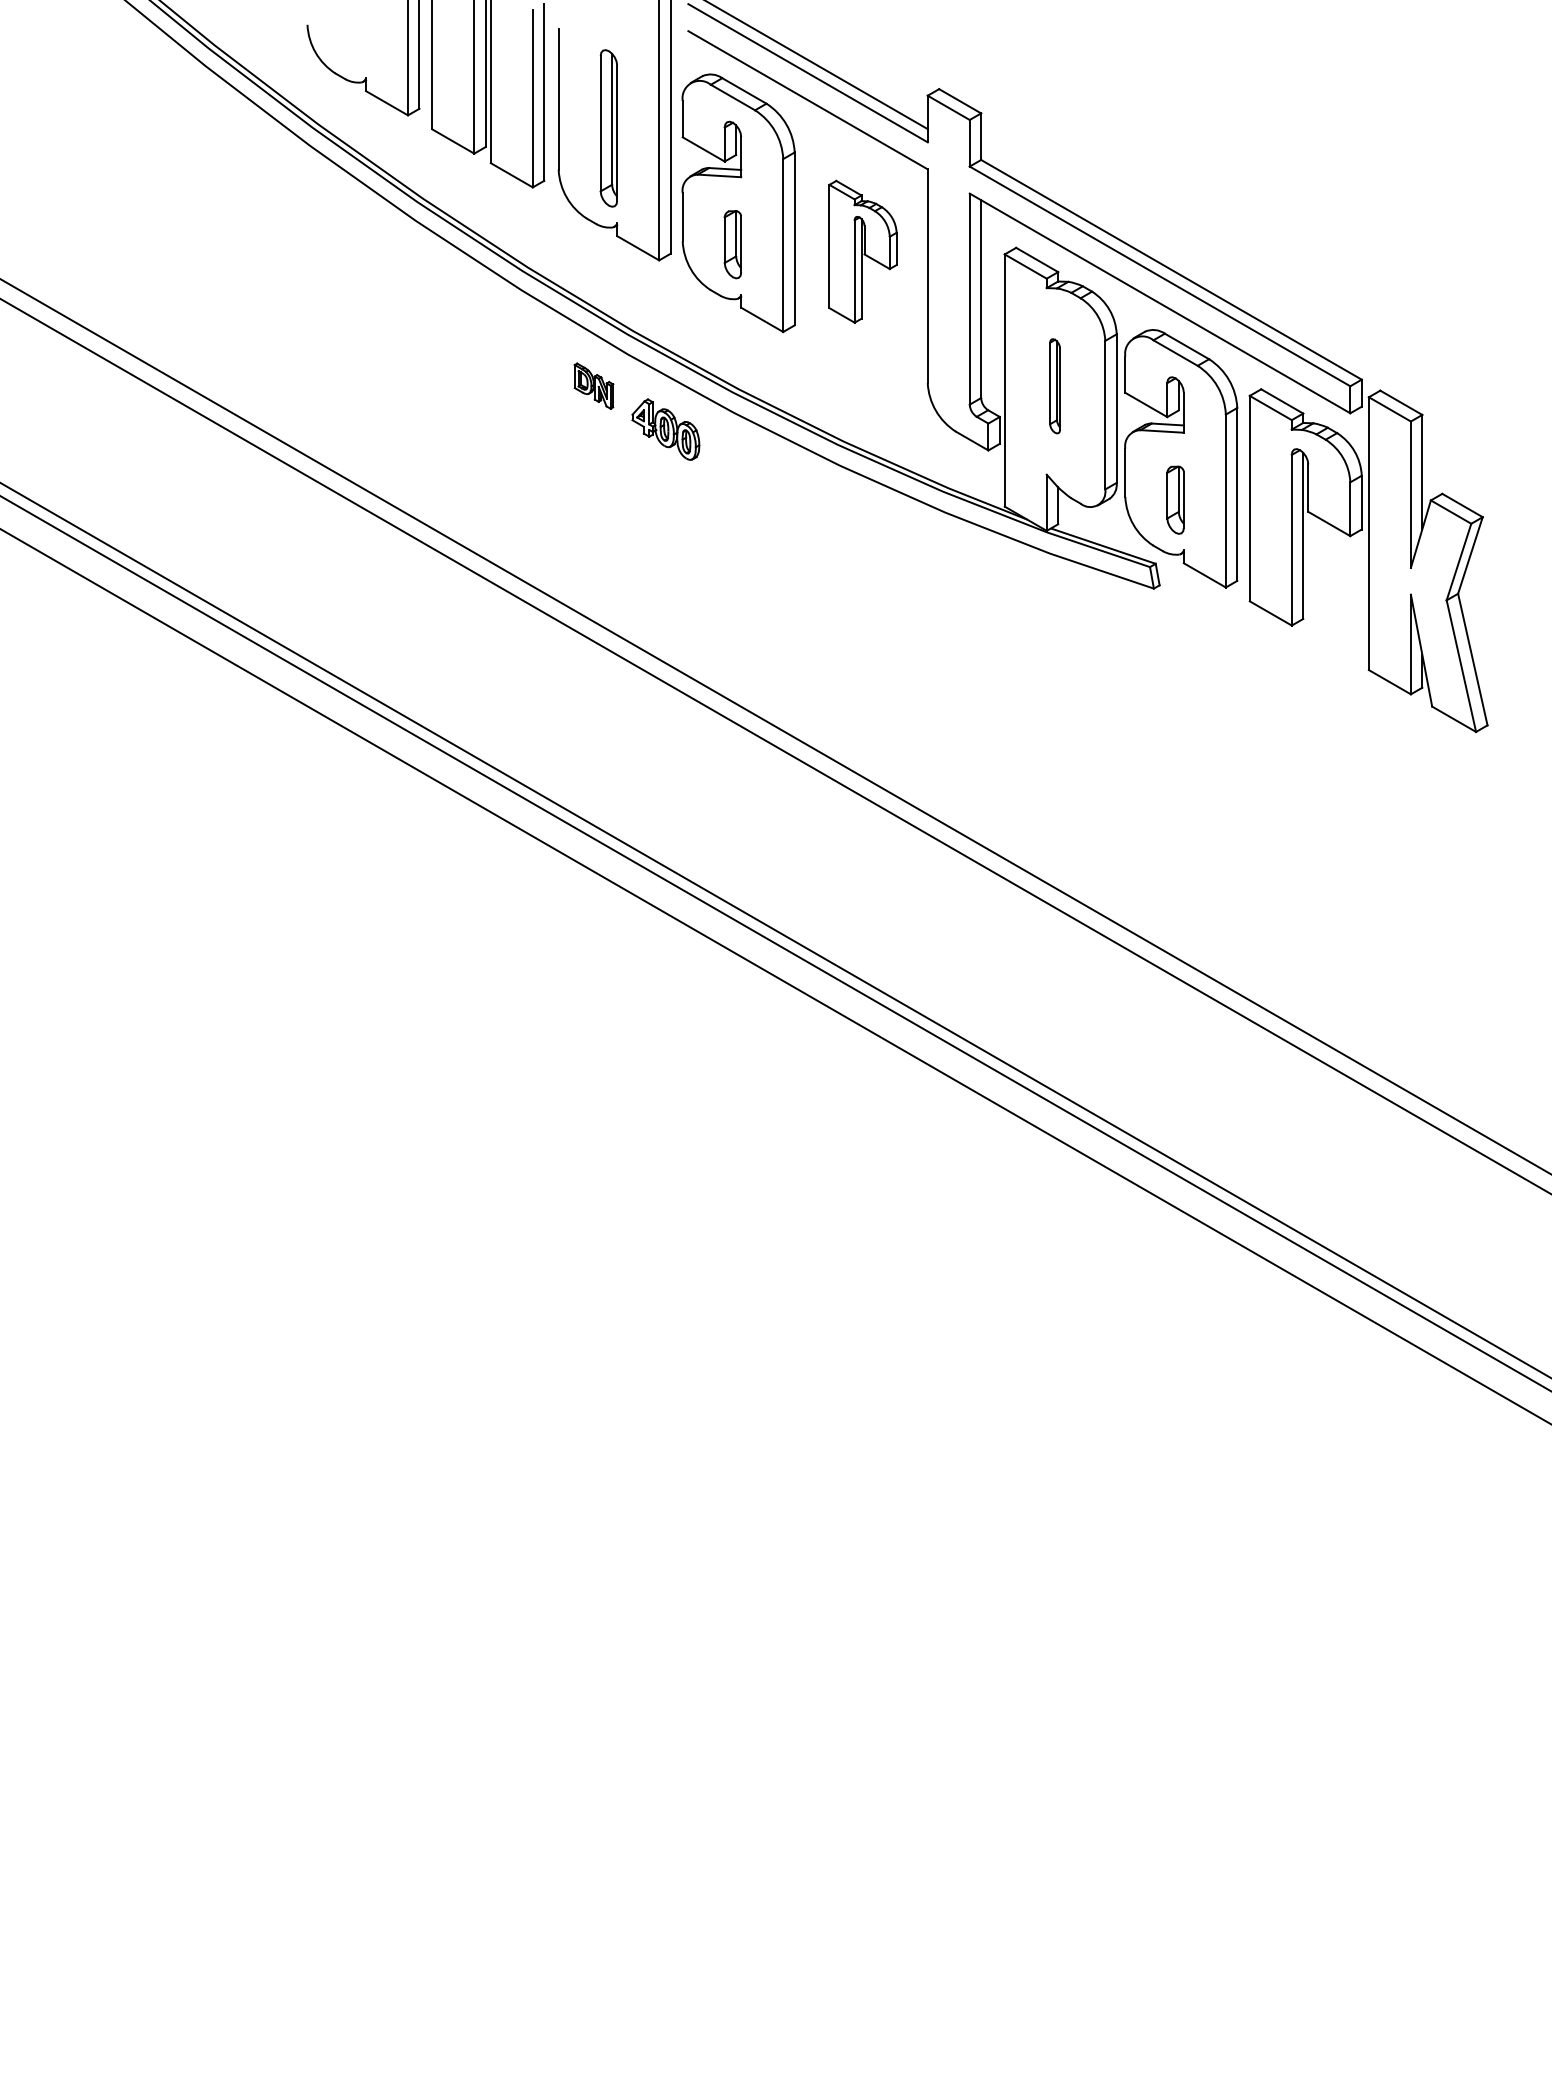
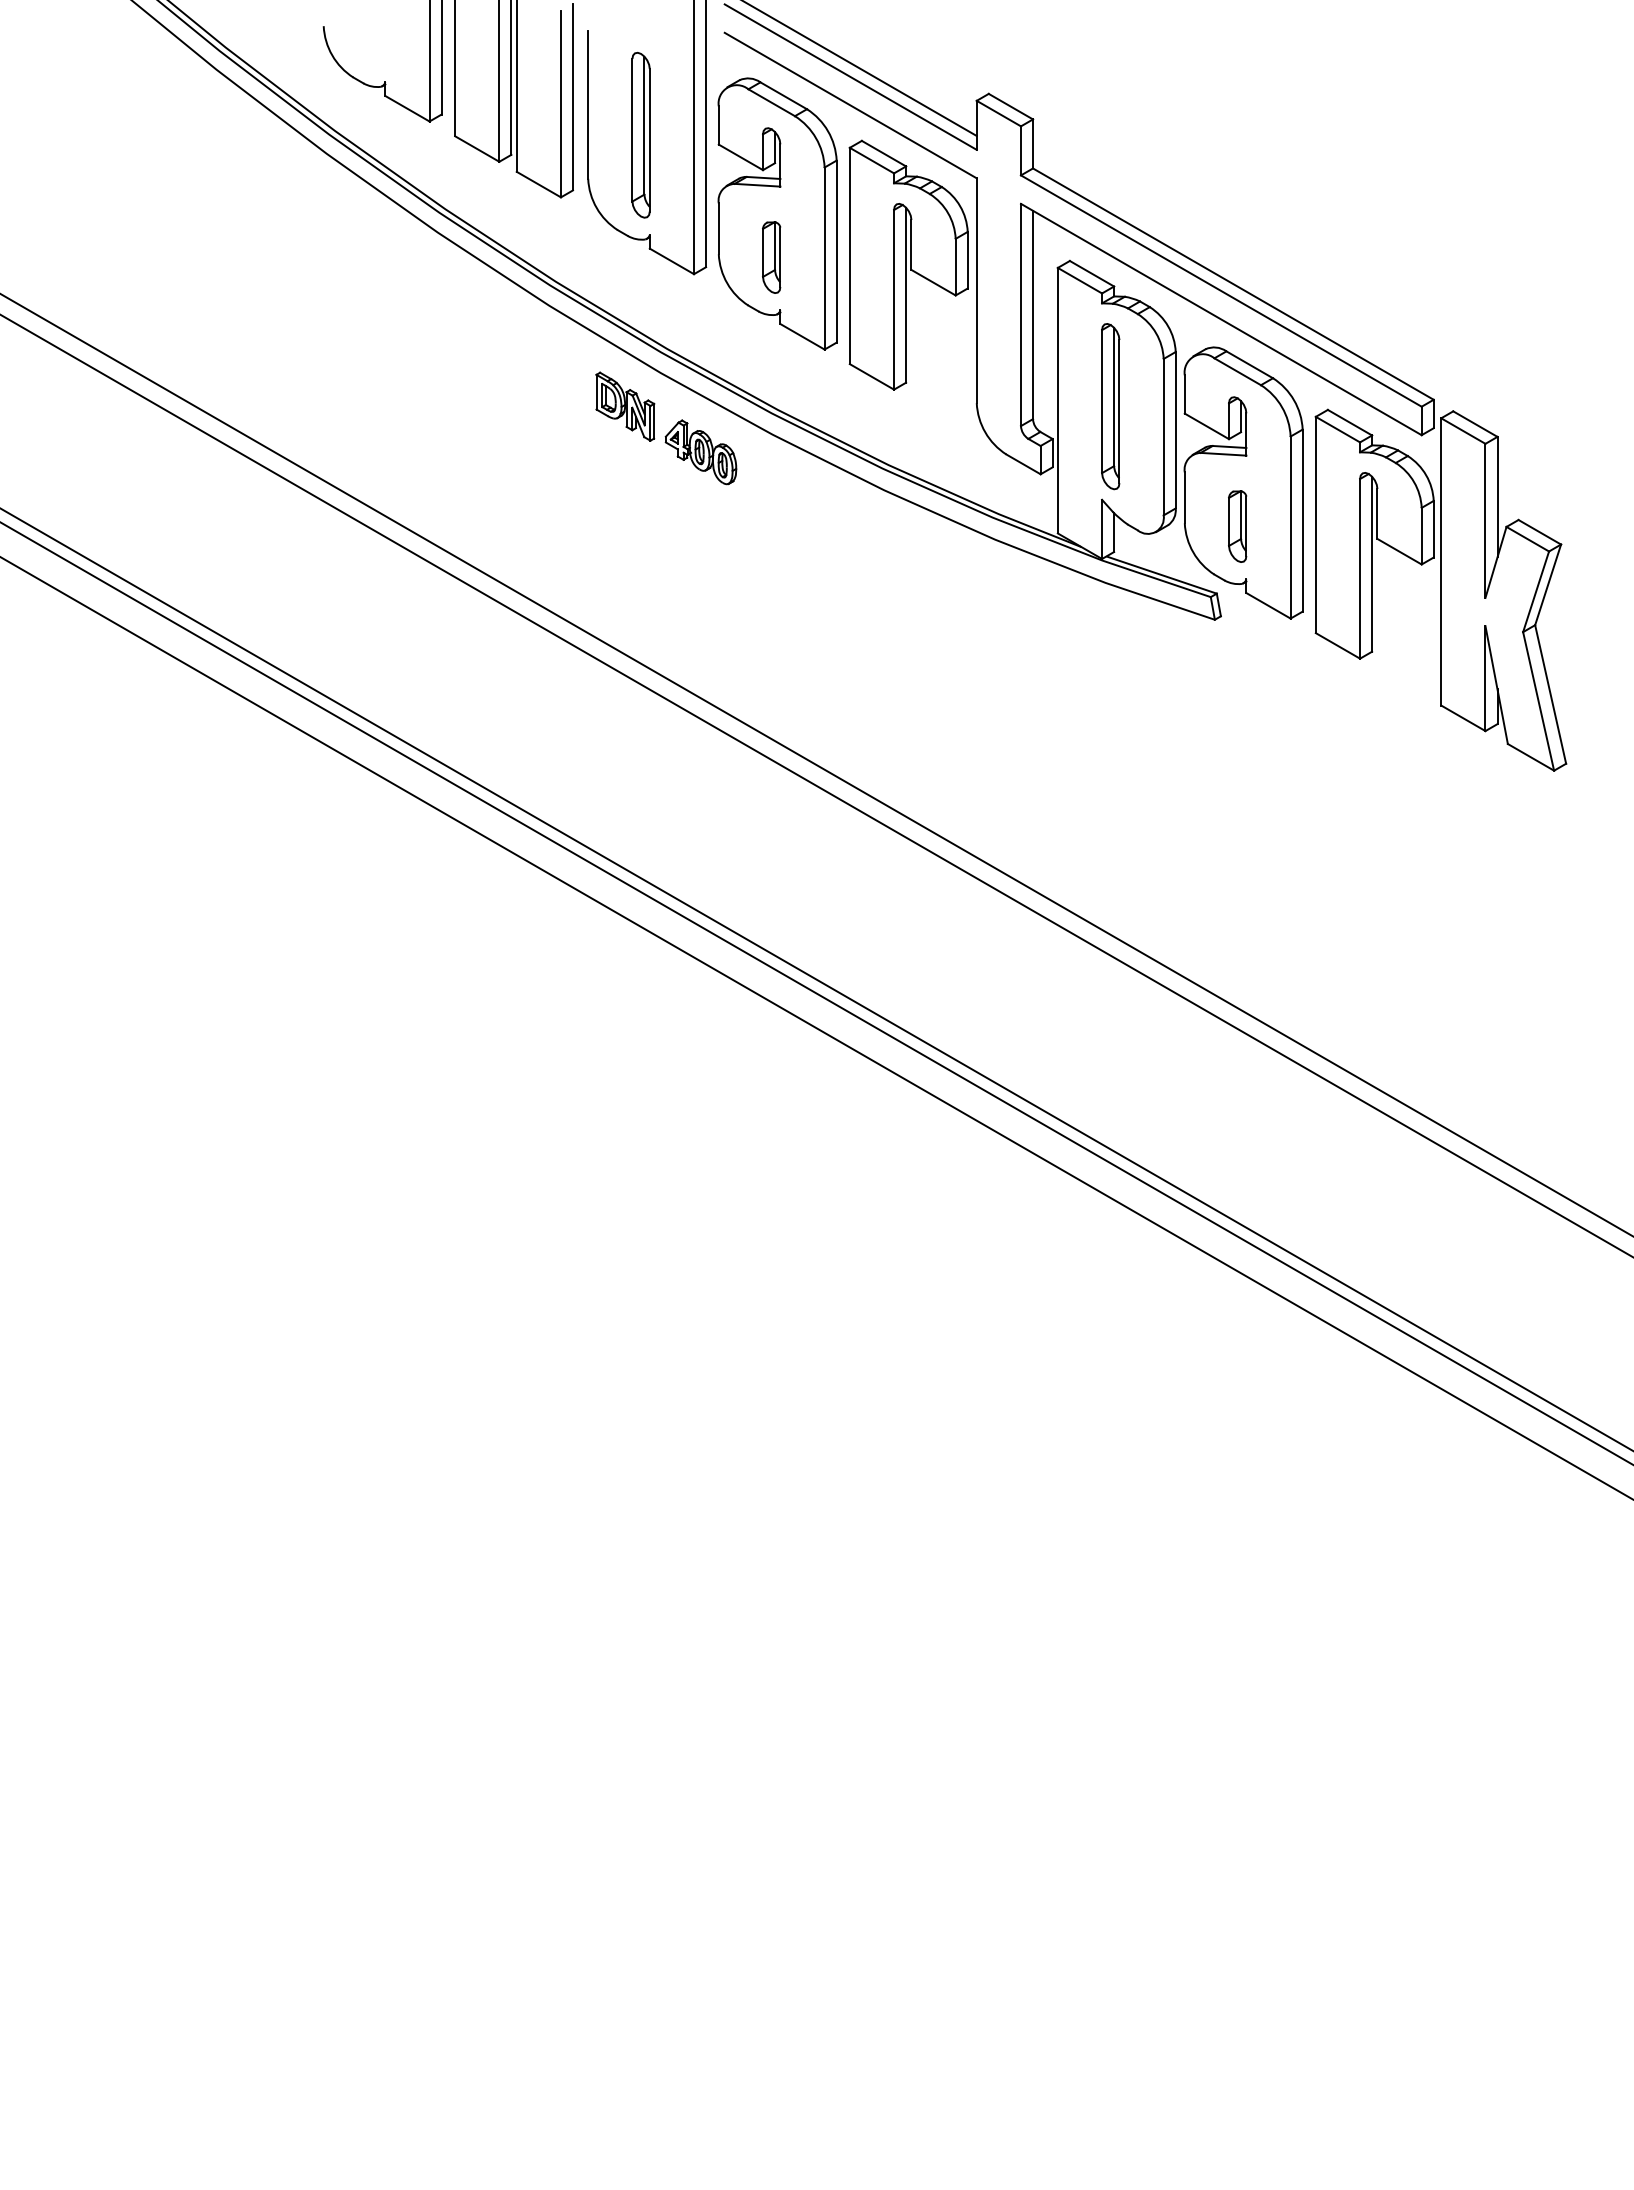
part: (862, 251) -> (908, 264), size x1.67
part: (594, 386) -> (625, 406), size x1.43
part: (1054, 386) -> (1110, 406), size x1.67

